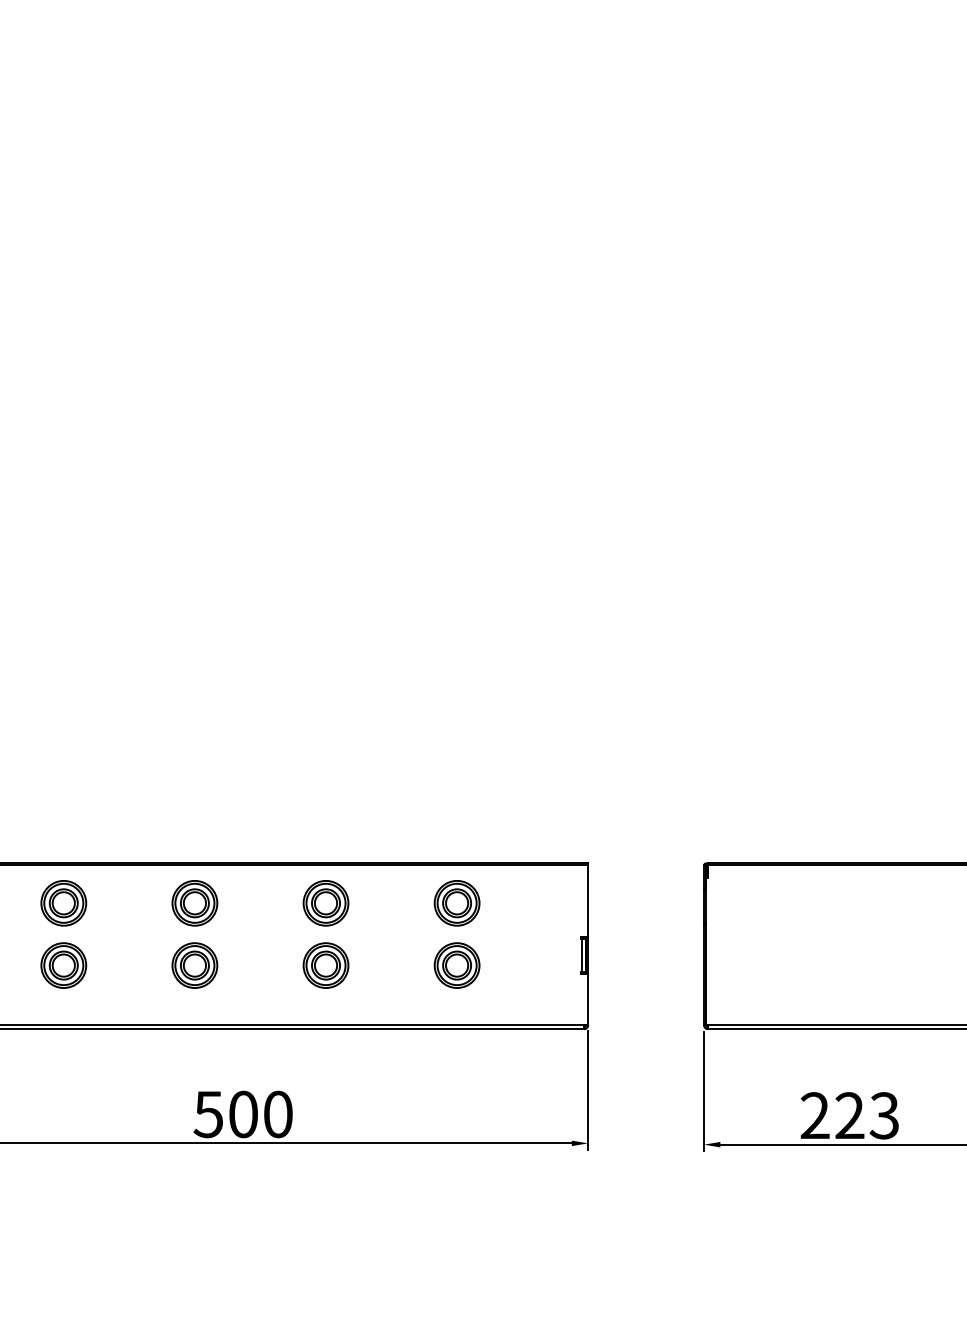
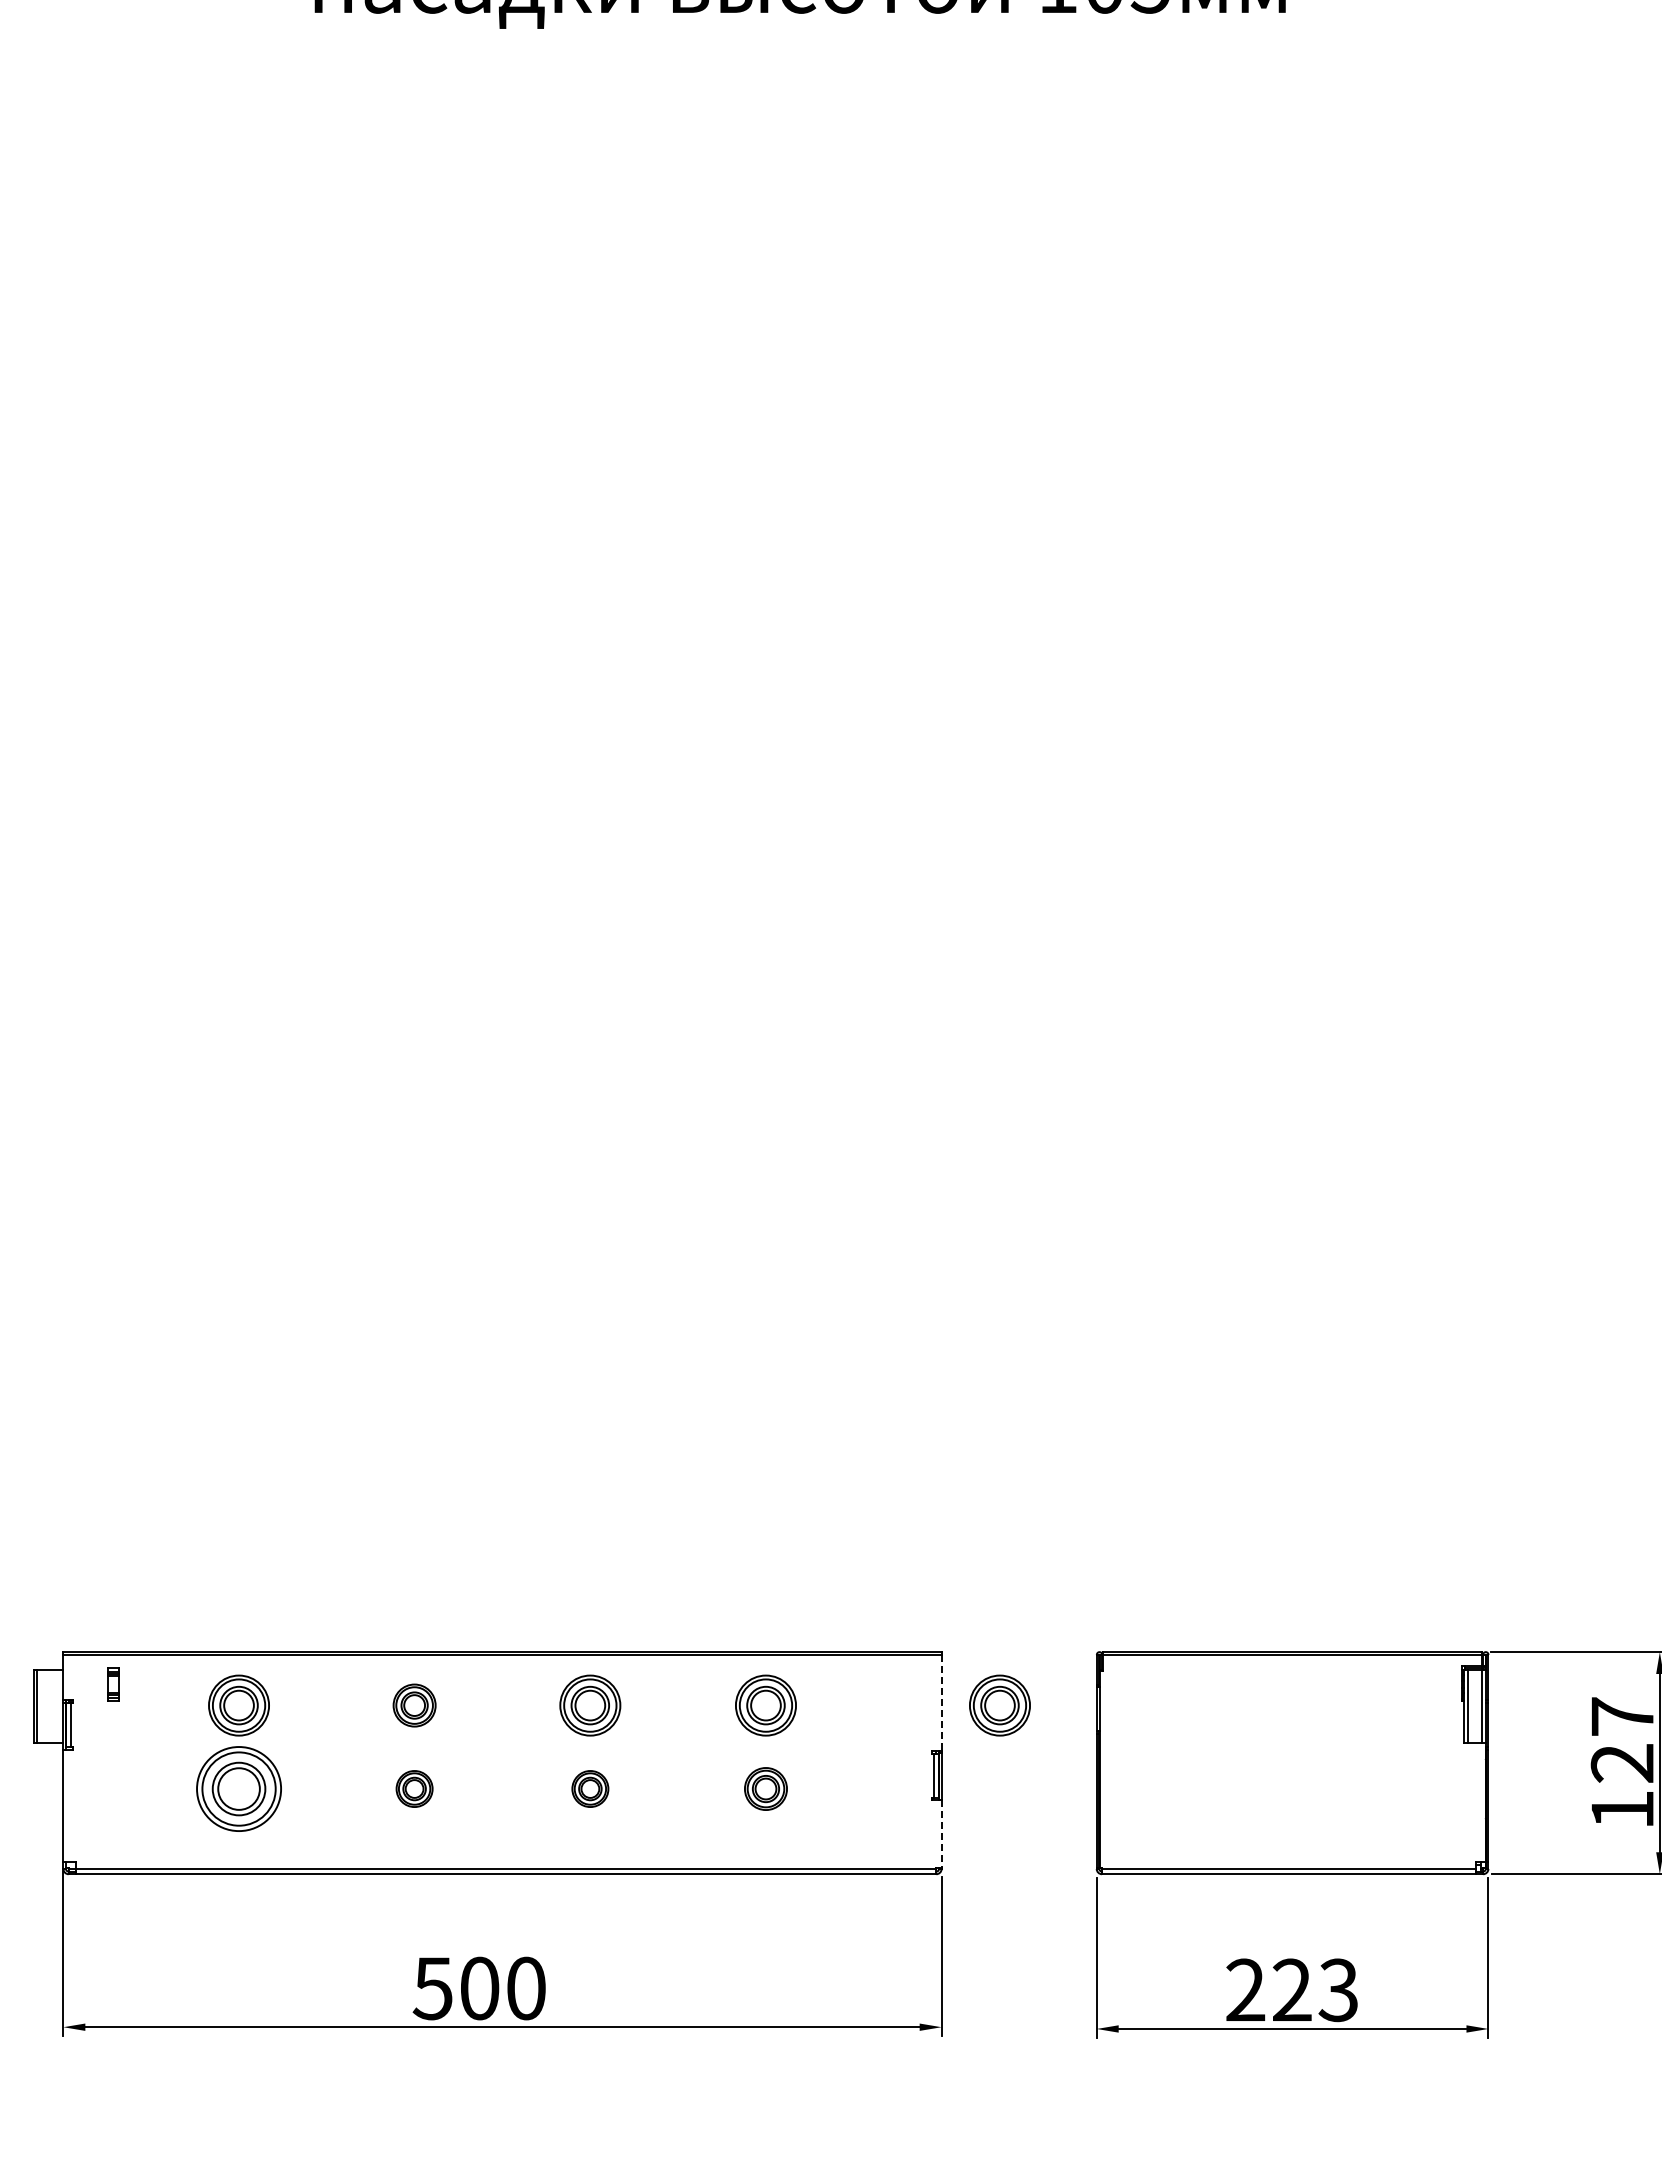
line: (588, 901) -> (941, 1703), solid -> dashed
part: (194, 903) -> (414, 1705), size x0.7
part: (631, 903) -> (999, 1705), added
part: (63, 965) -> (238, 1788), size x1.4
part: (194, 965) -> (414, 1788), size x0.6
part: (326, 965) -> (590, 1788), size x0.6
part: (456, 965) -> (765, 1788), size x0.7
line: (588, 999) -> (941, 1834), solid -> dashed

